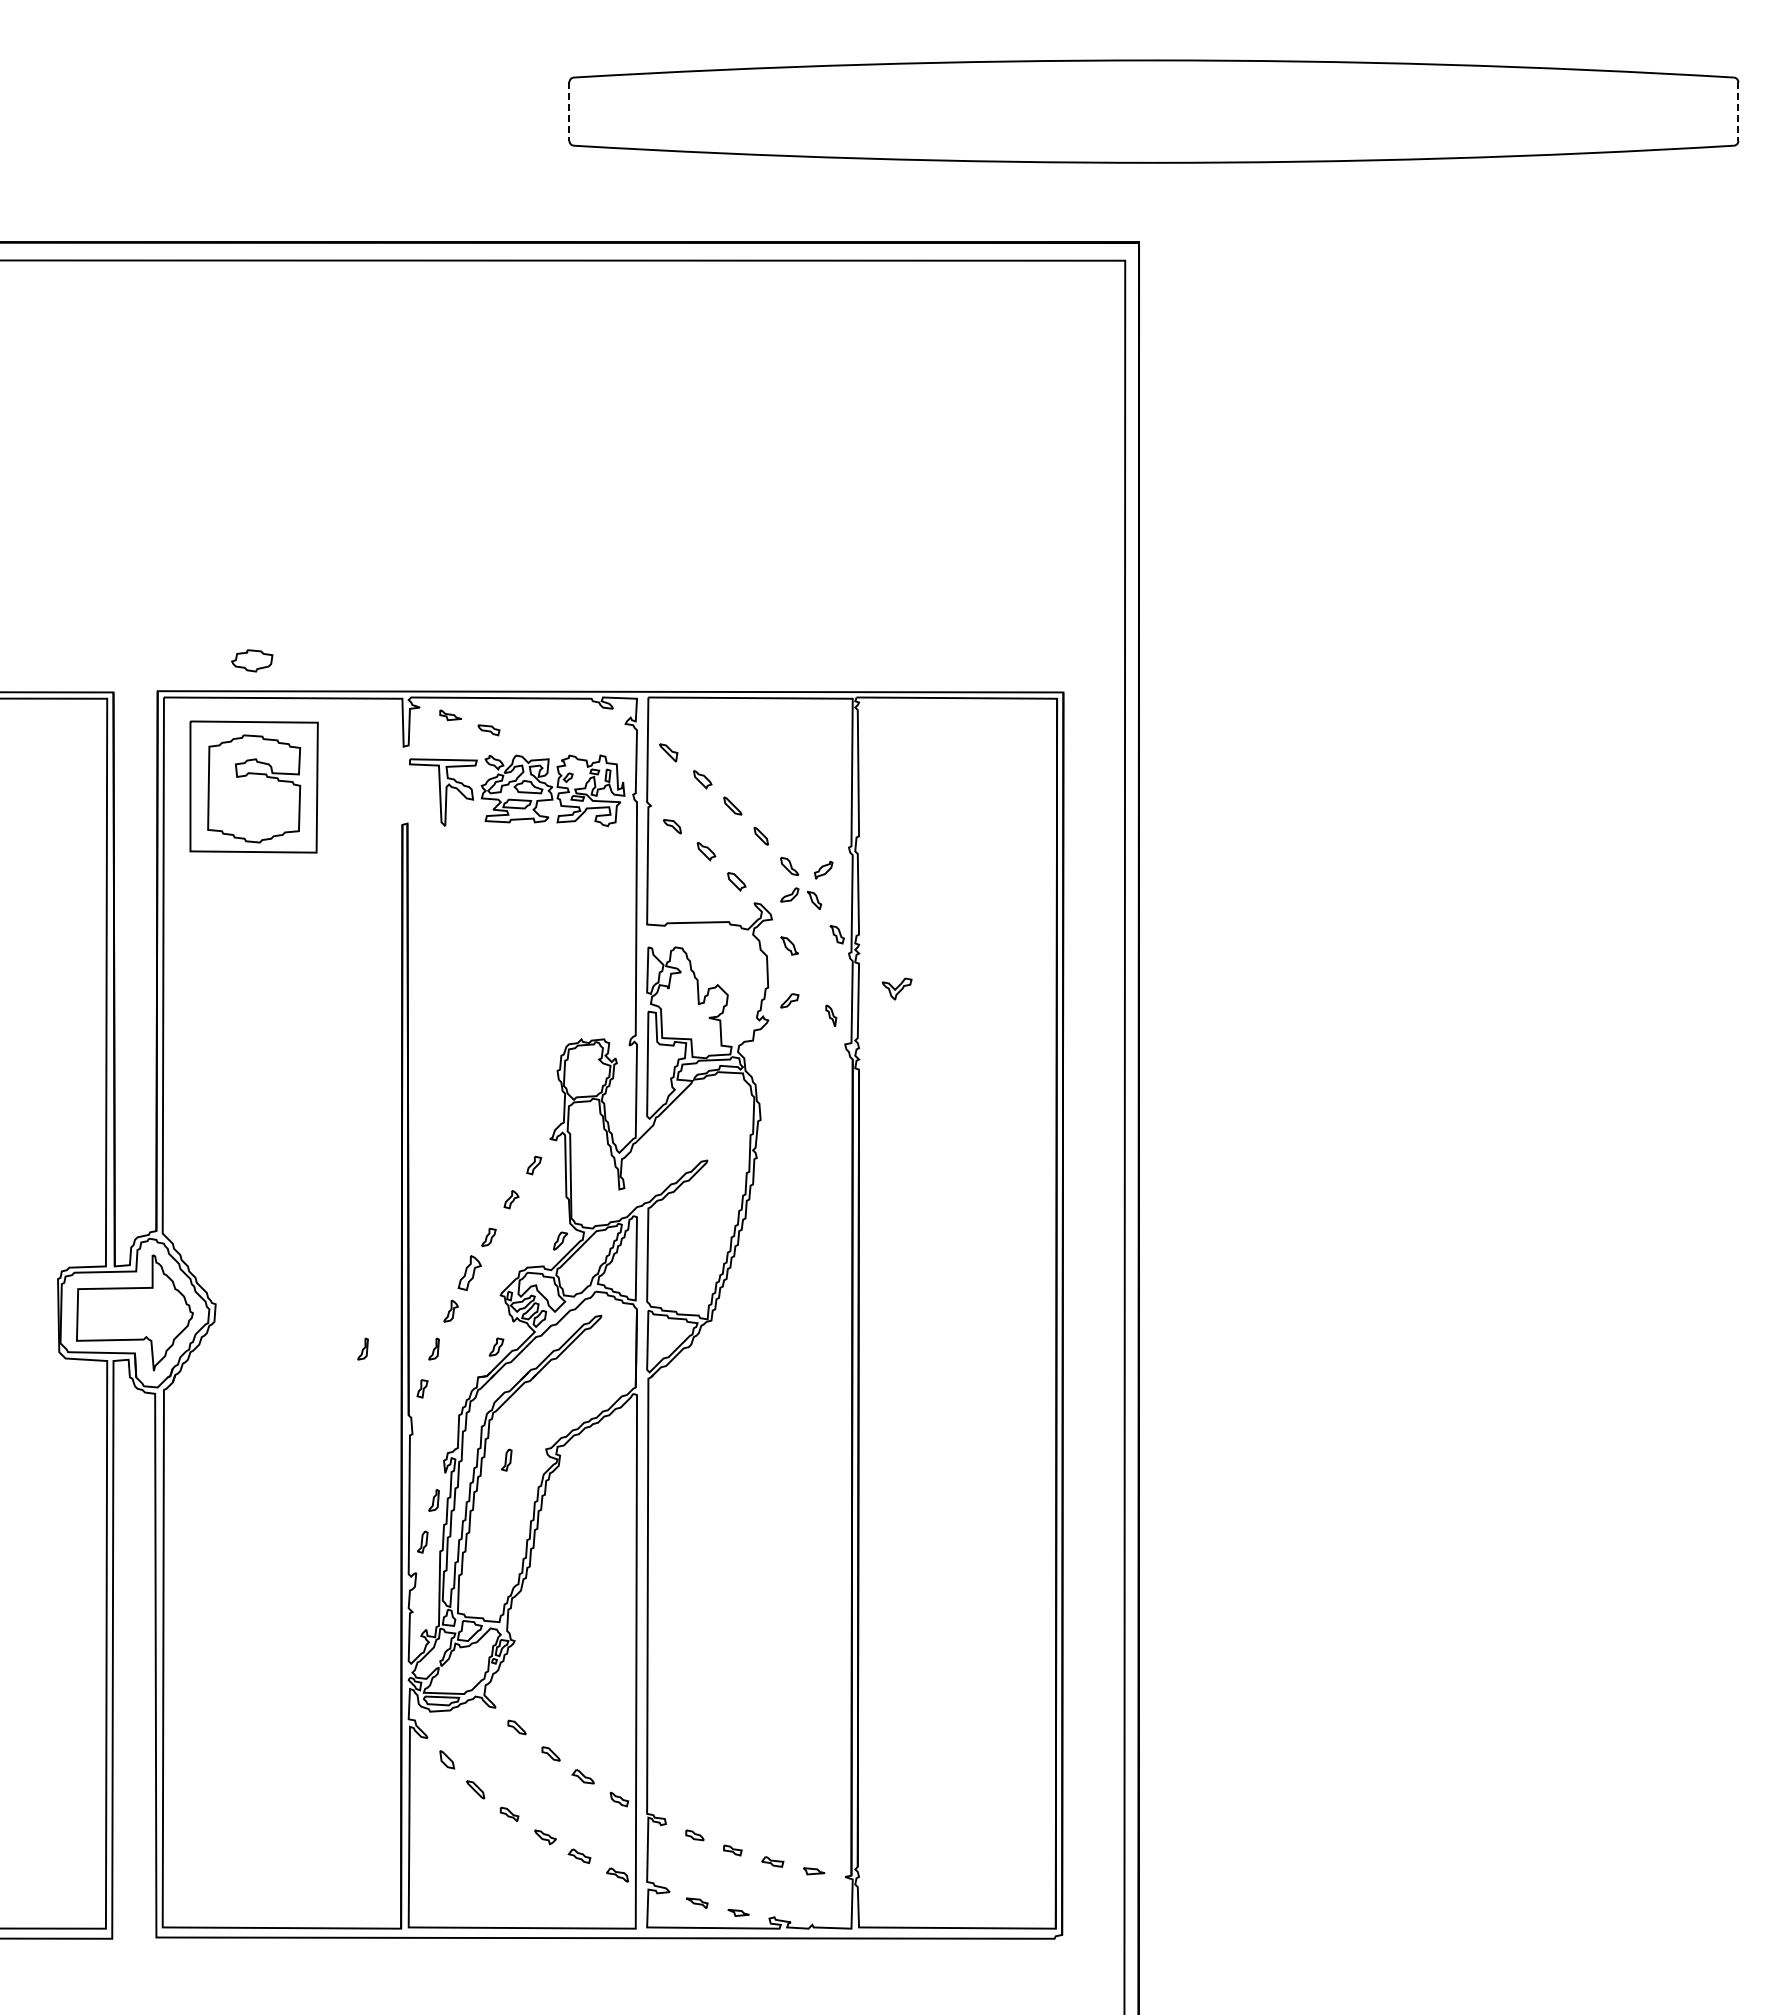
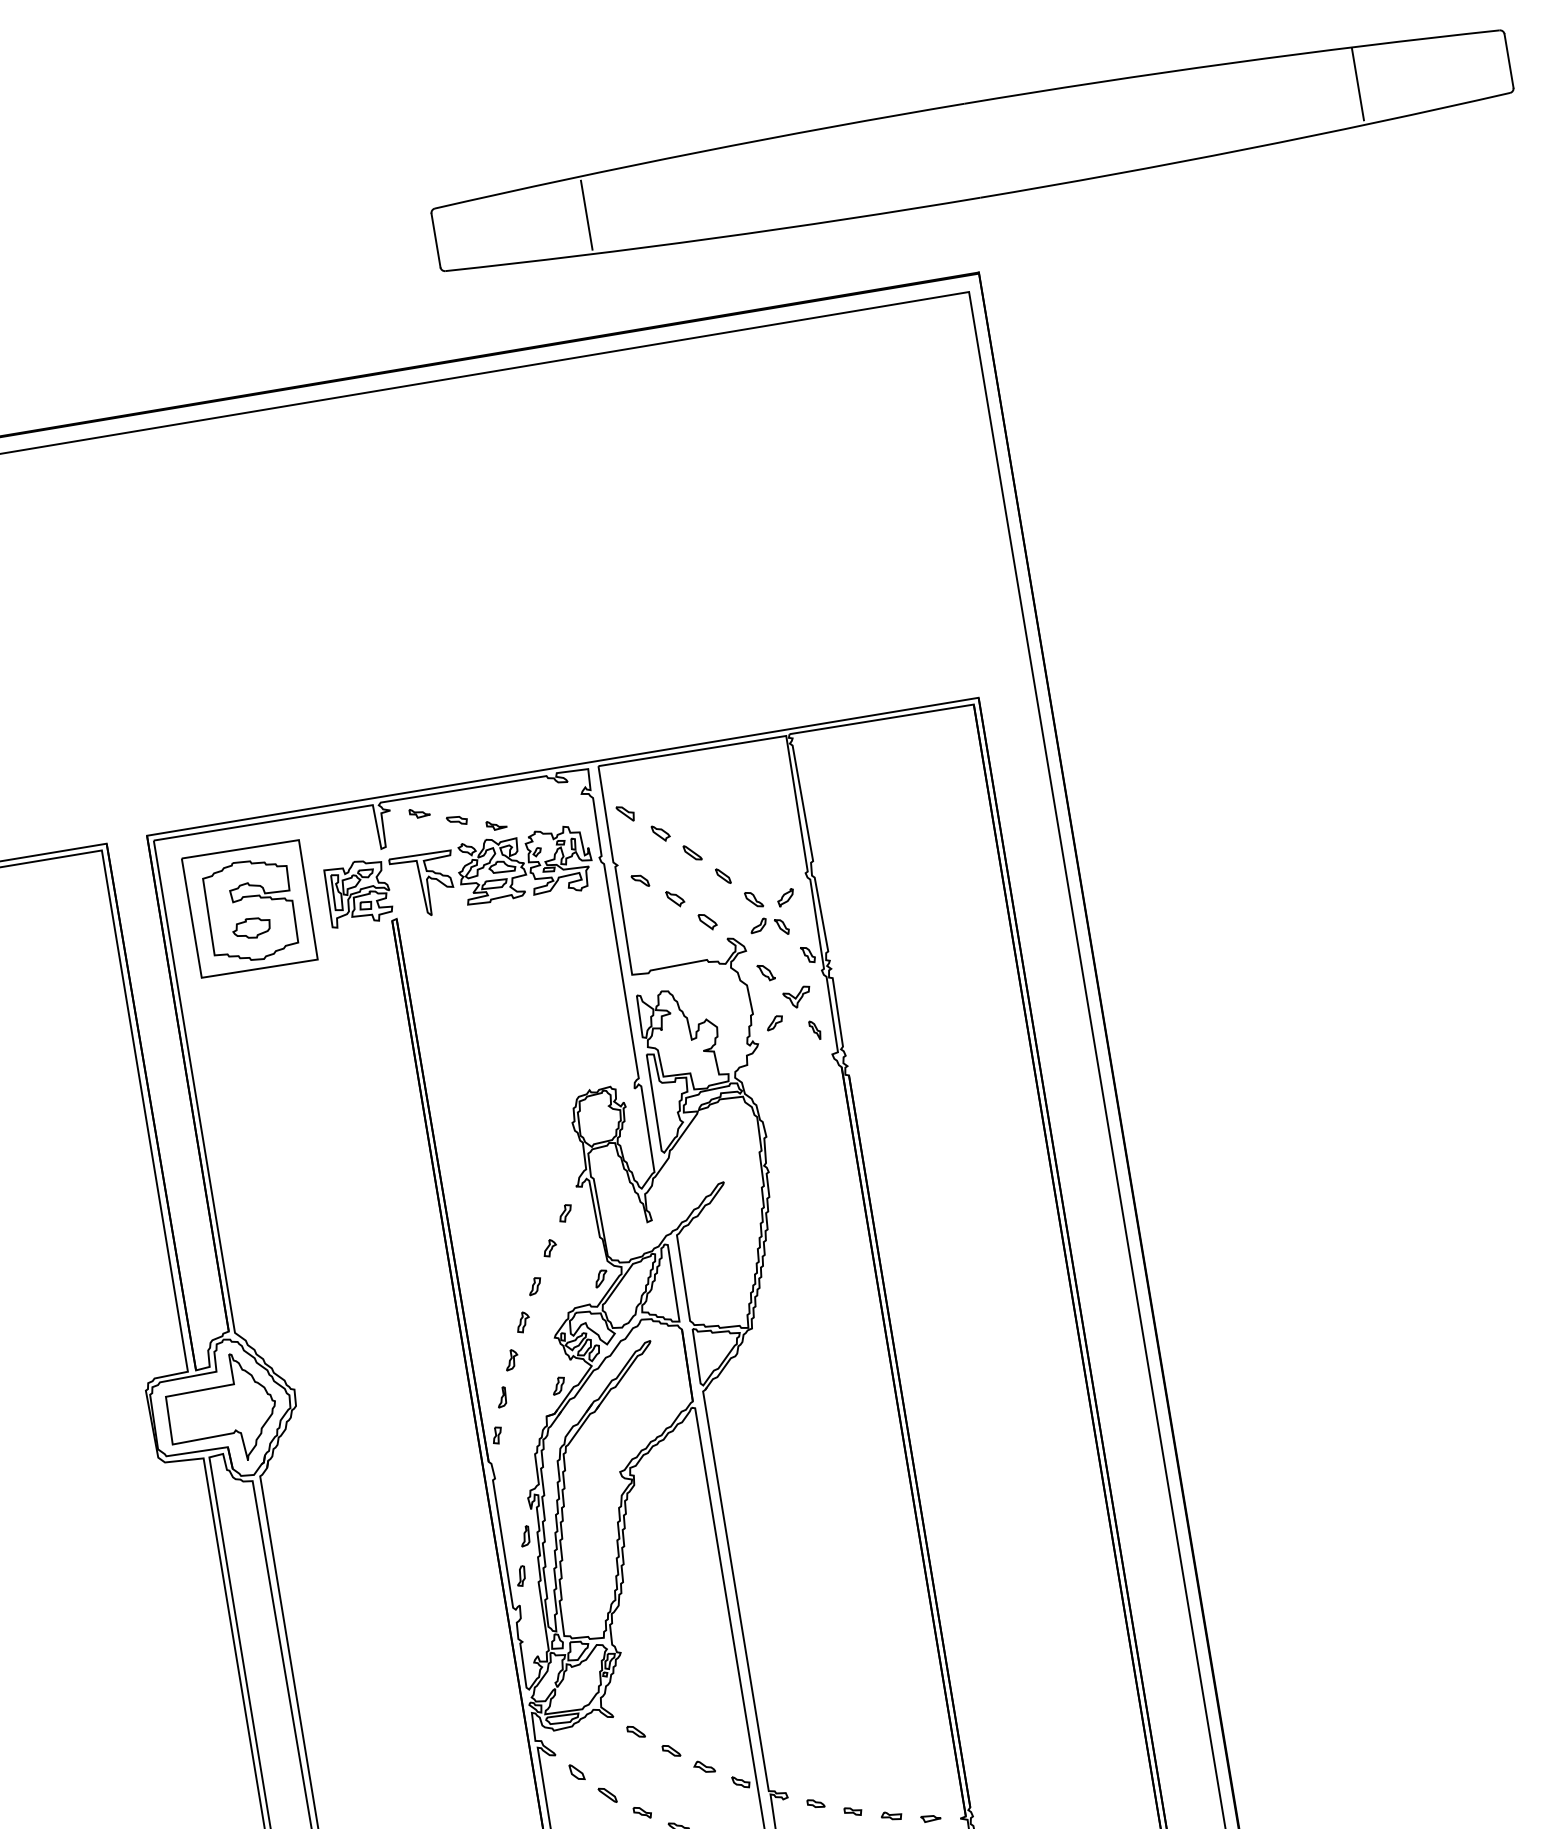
line: (1574, 109) -> (1358, 84), added
line: (733, 111) -> (586, 215), added
line: (569, 112) -> (436, 241), dashed -> solid
line: (1738, 112) -> (1509, 61), dashed -> solid
part: (252, 660) -> (251, 927), moved
part: (529, 741) -> (496, 824), added
part: (371, 788) -> (358, 892), added
part: (896, 988) -> (796, 997), moved
part: (469, 1273) -> (522, 1322), size x0.62
part: (362, 1348) -> (436, 1407), removed
part: (506, 1459) -> (585, 1487), removed

